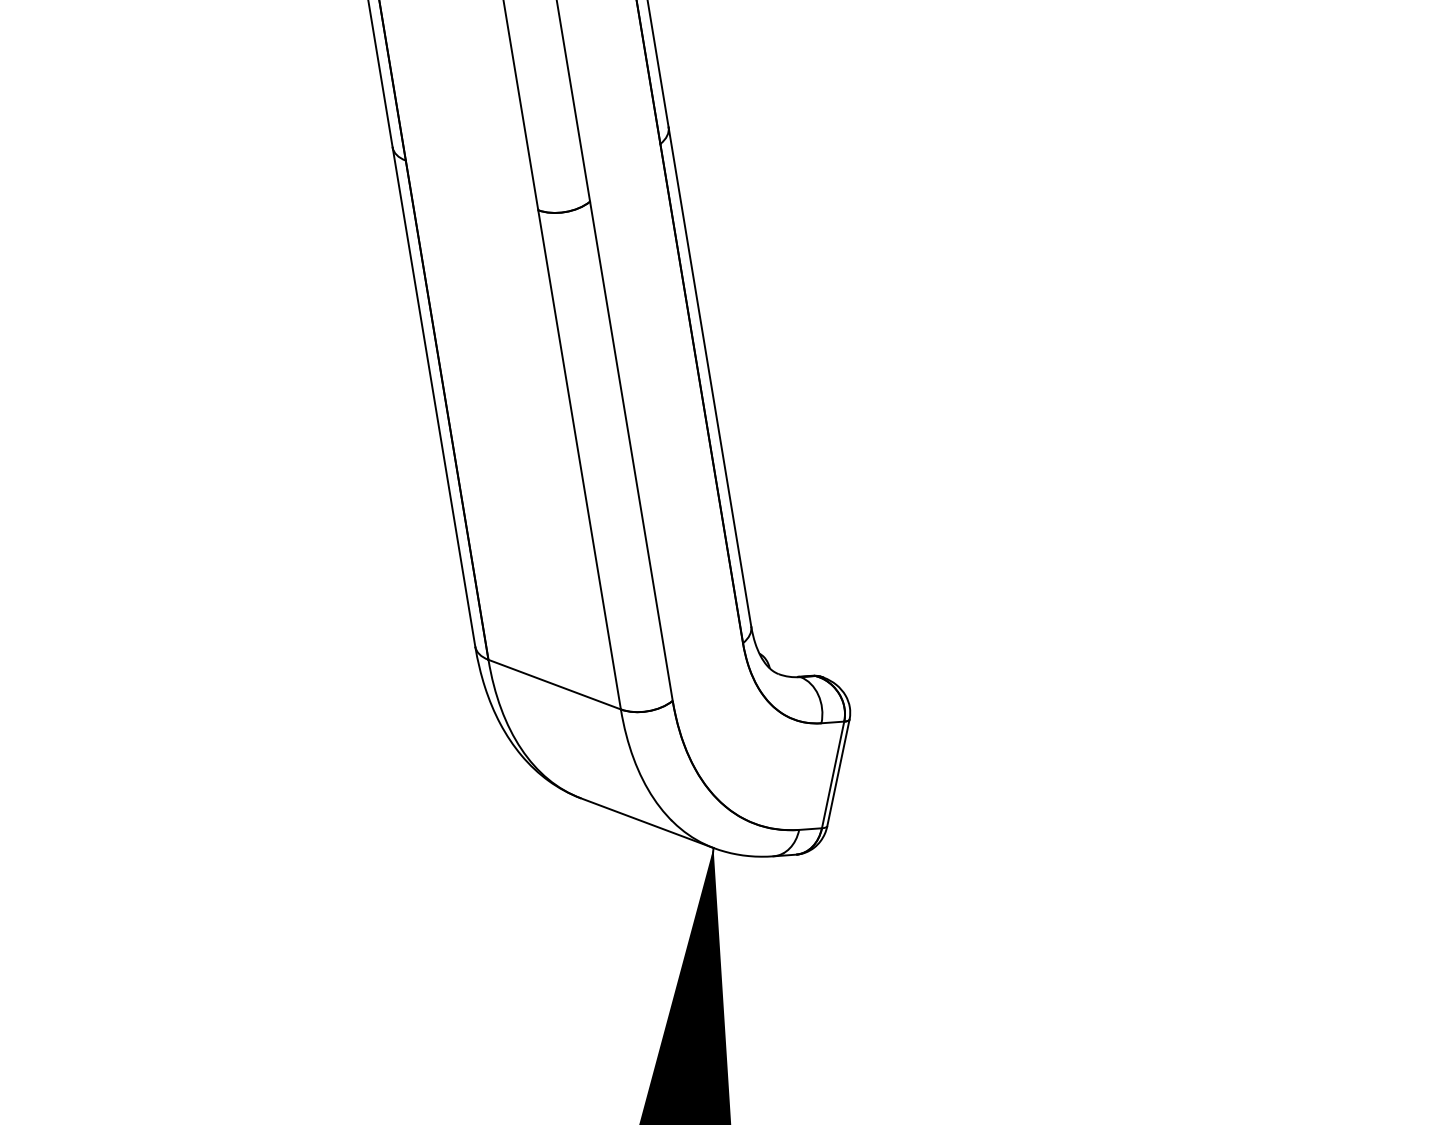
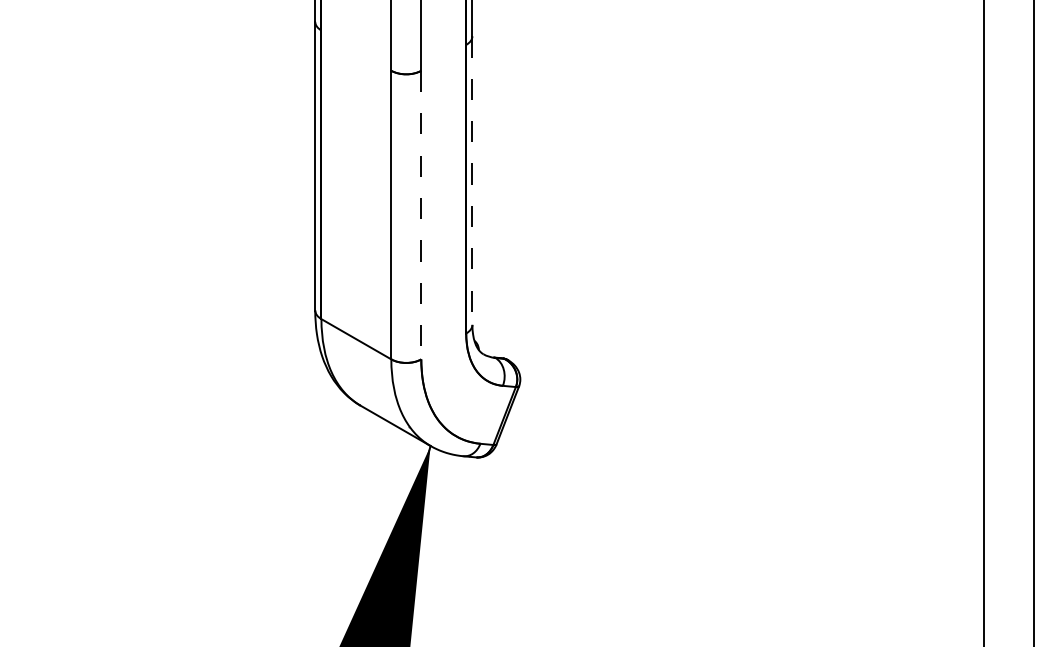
line: (710, 378) -> (472, 181), solid -> dashed
line: (631, 451) -> (421, 215), solid -> dashed

